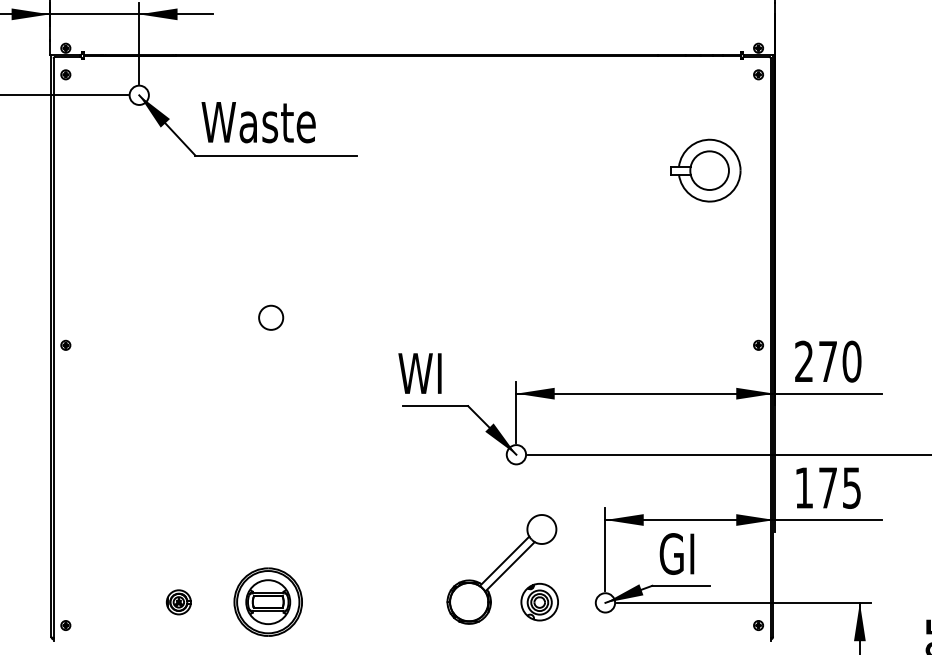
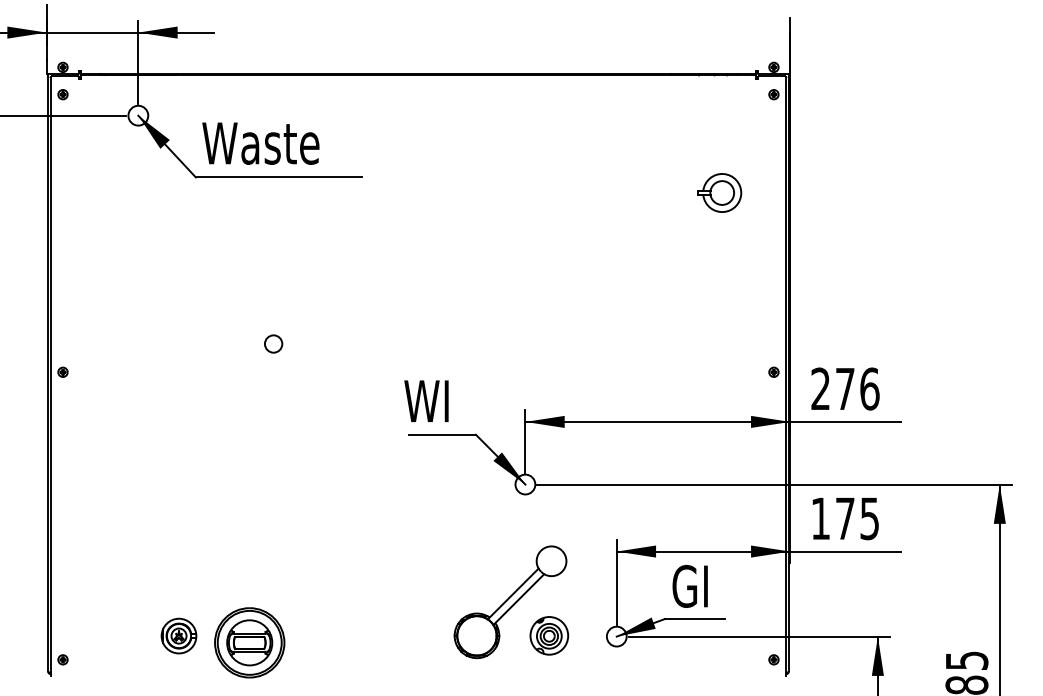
part: (705, 170) -> (719, 192), size x0.6
circle: (270, 317) -> (273, 343), size x0.7
text: (851, 361) -> (869, 388), 270 -> 276
part: (178, 601) -> (178, 635), size x1.4
part: (268, 601) -> (249, 642), moved

